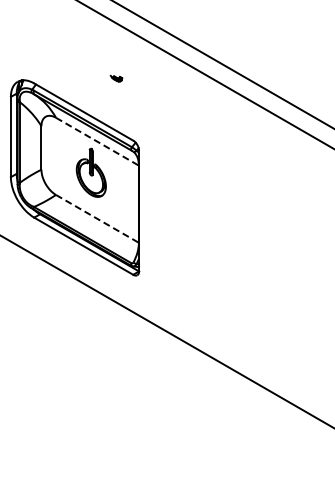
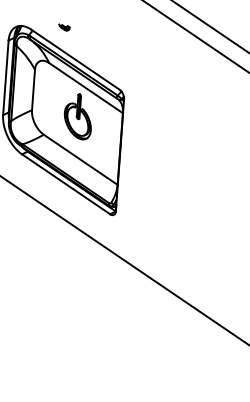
part: (116, 78) -> (64, 27), moved
line: (97, 141) -> (86, 87), dashed -> solid
line: (97, 218) -> (80, 159), dashed -> solid

